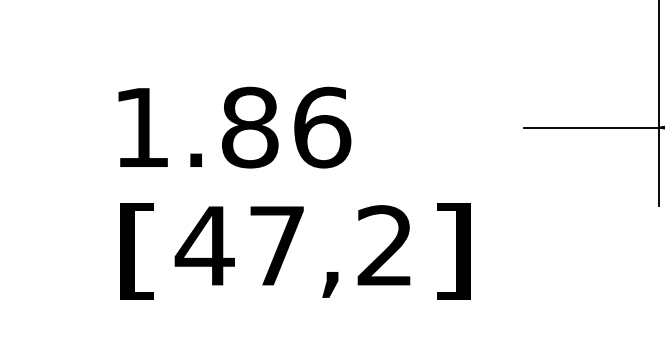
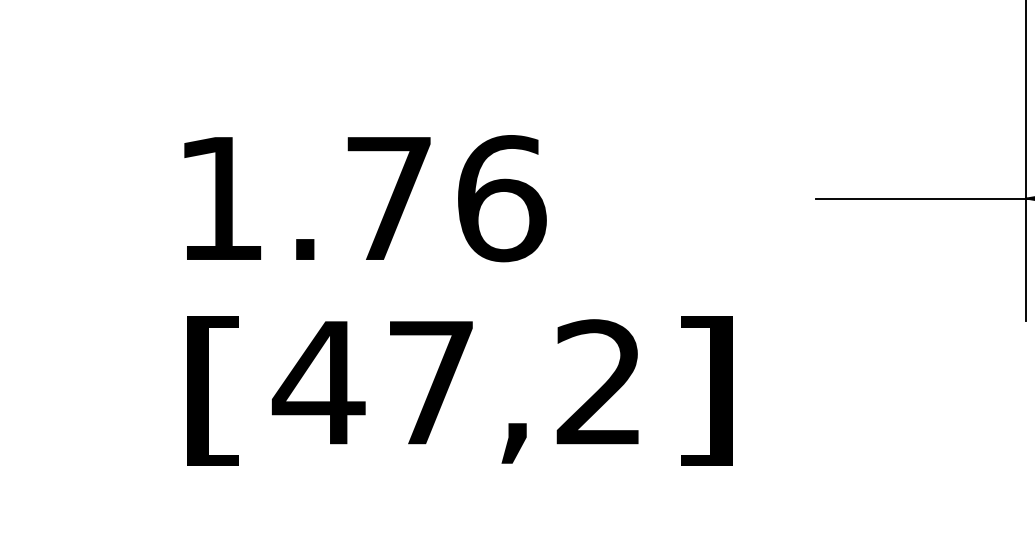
text: (250, 127) -> (389, 198), 1.86 -> 1.76

